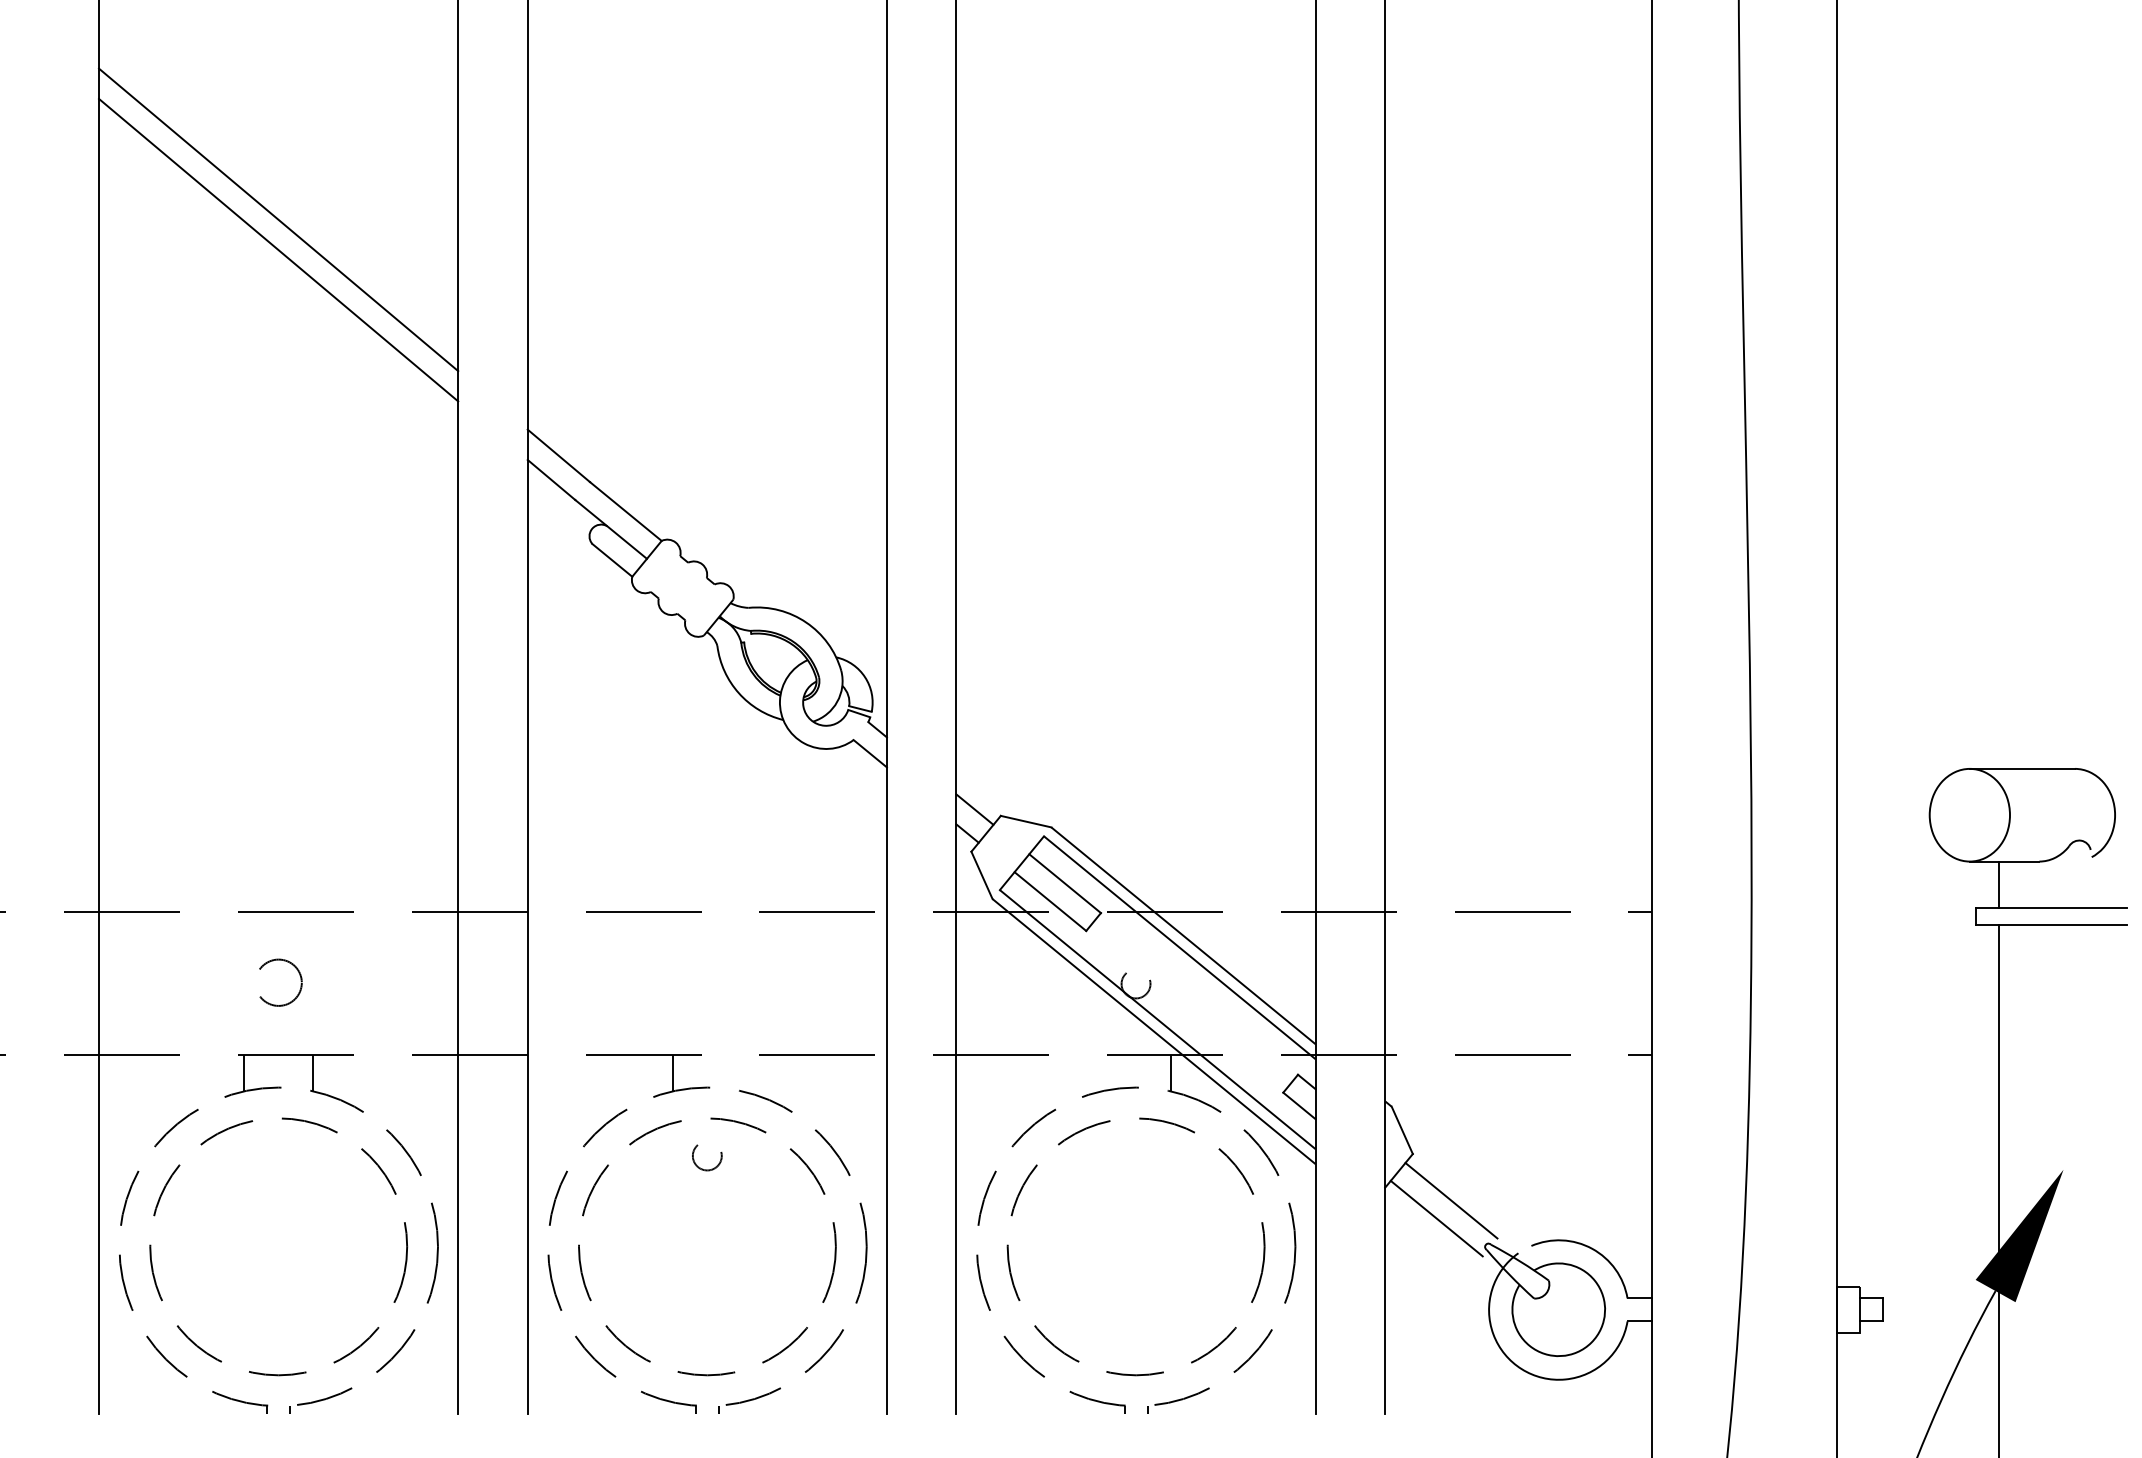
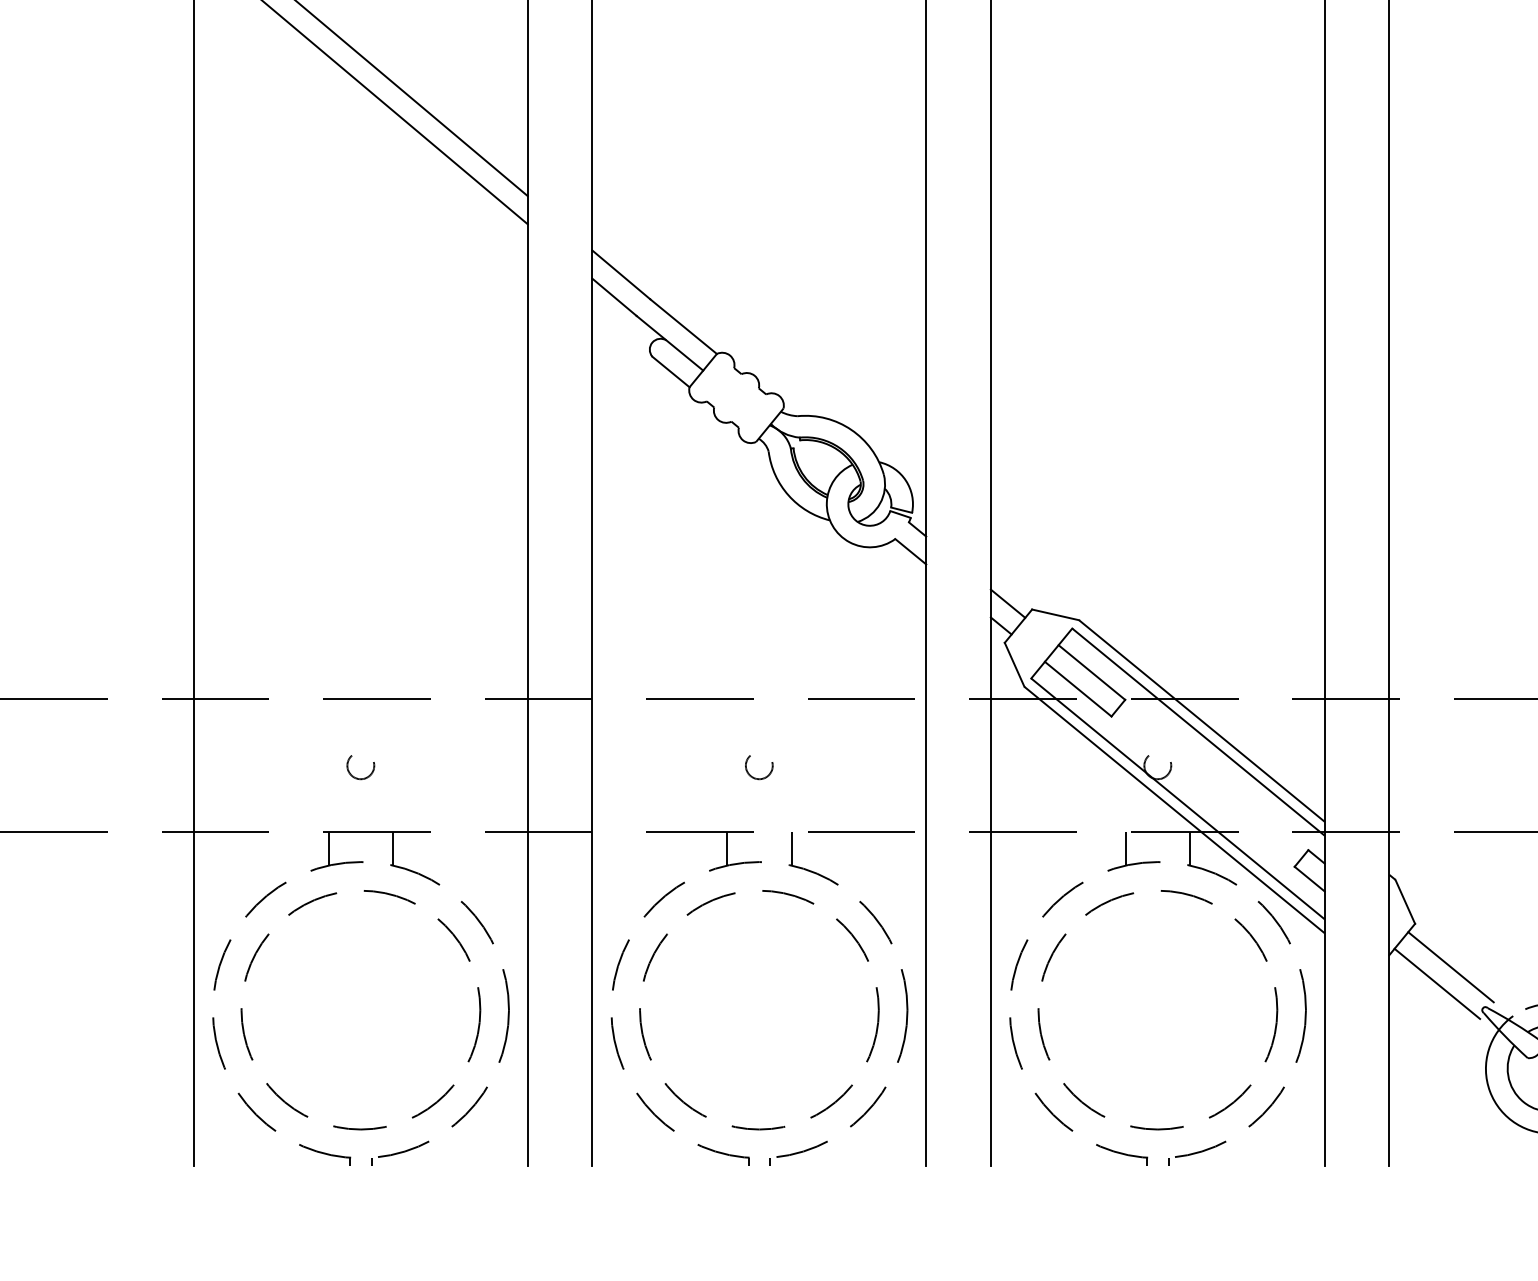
circle: (278, 985) -> (360, 767), size x0.62
line: (742, 1072) -> (792, 848), added
line: (1101, 1072) -> (1125, 848), added
circle: (707, 1157) -> (759, 767), moved

